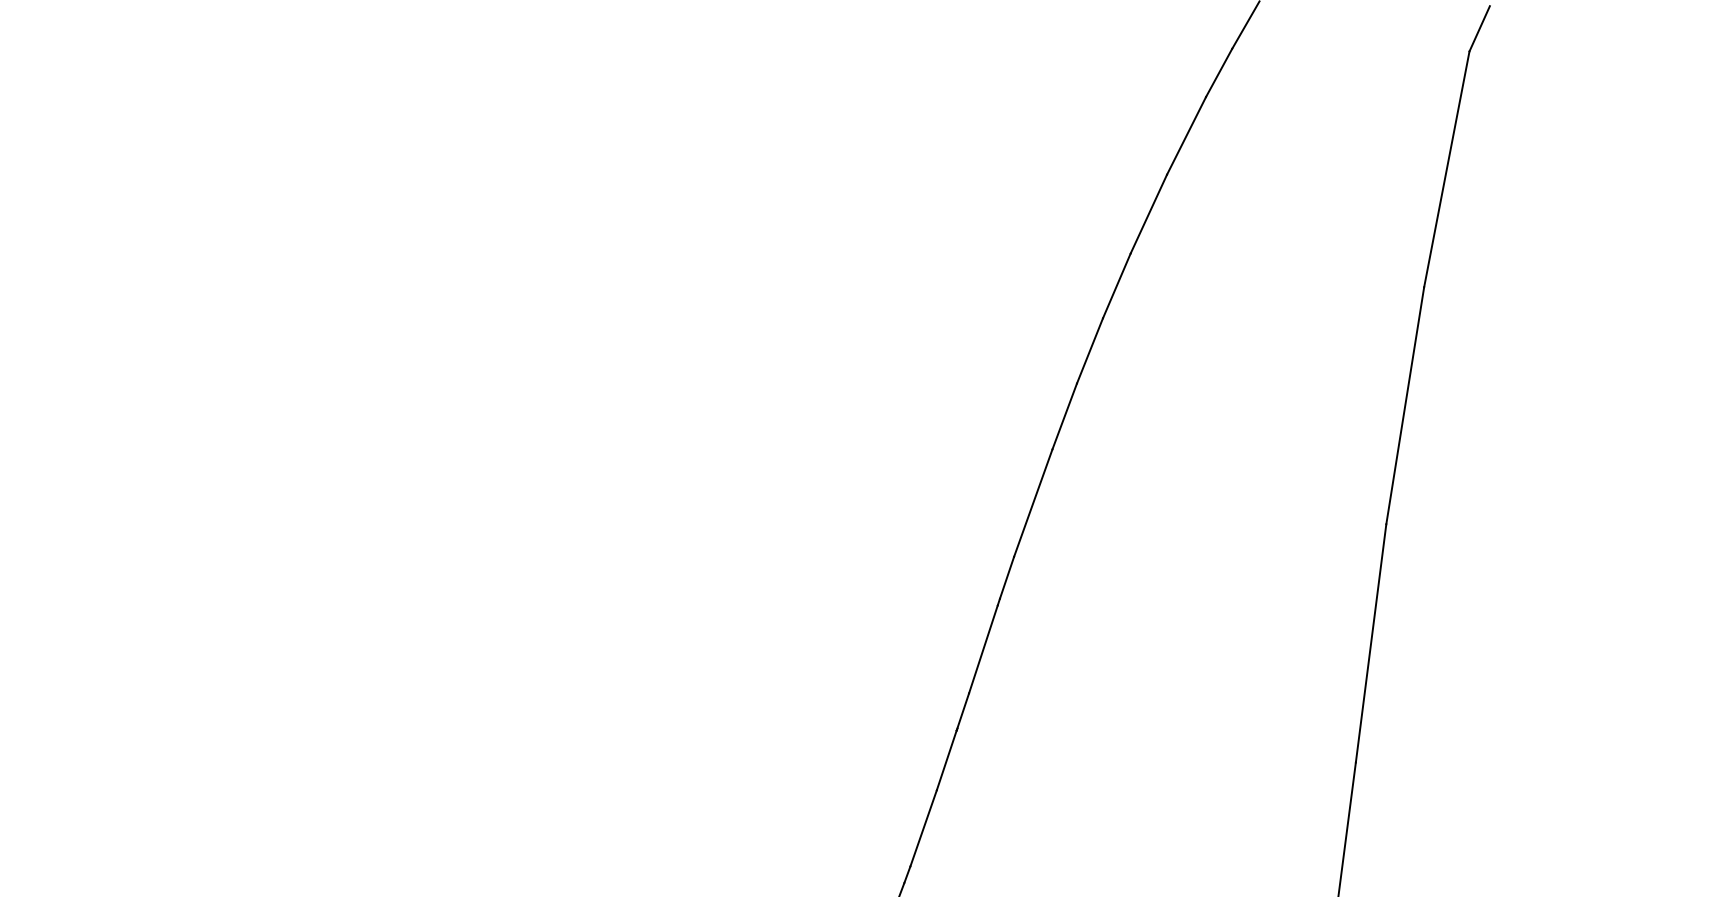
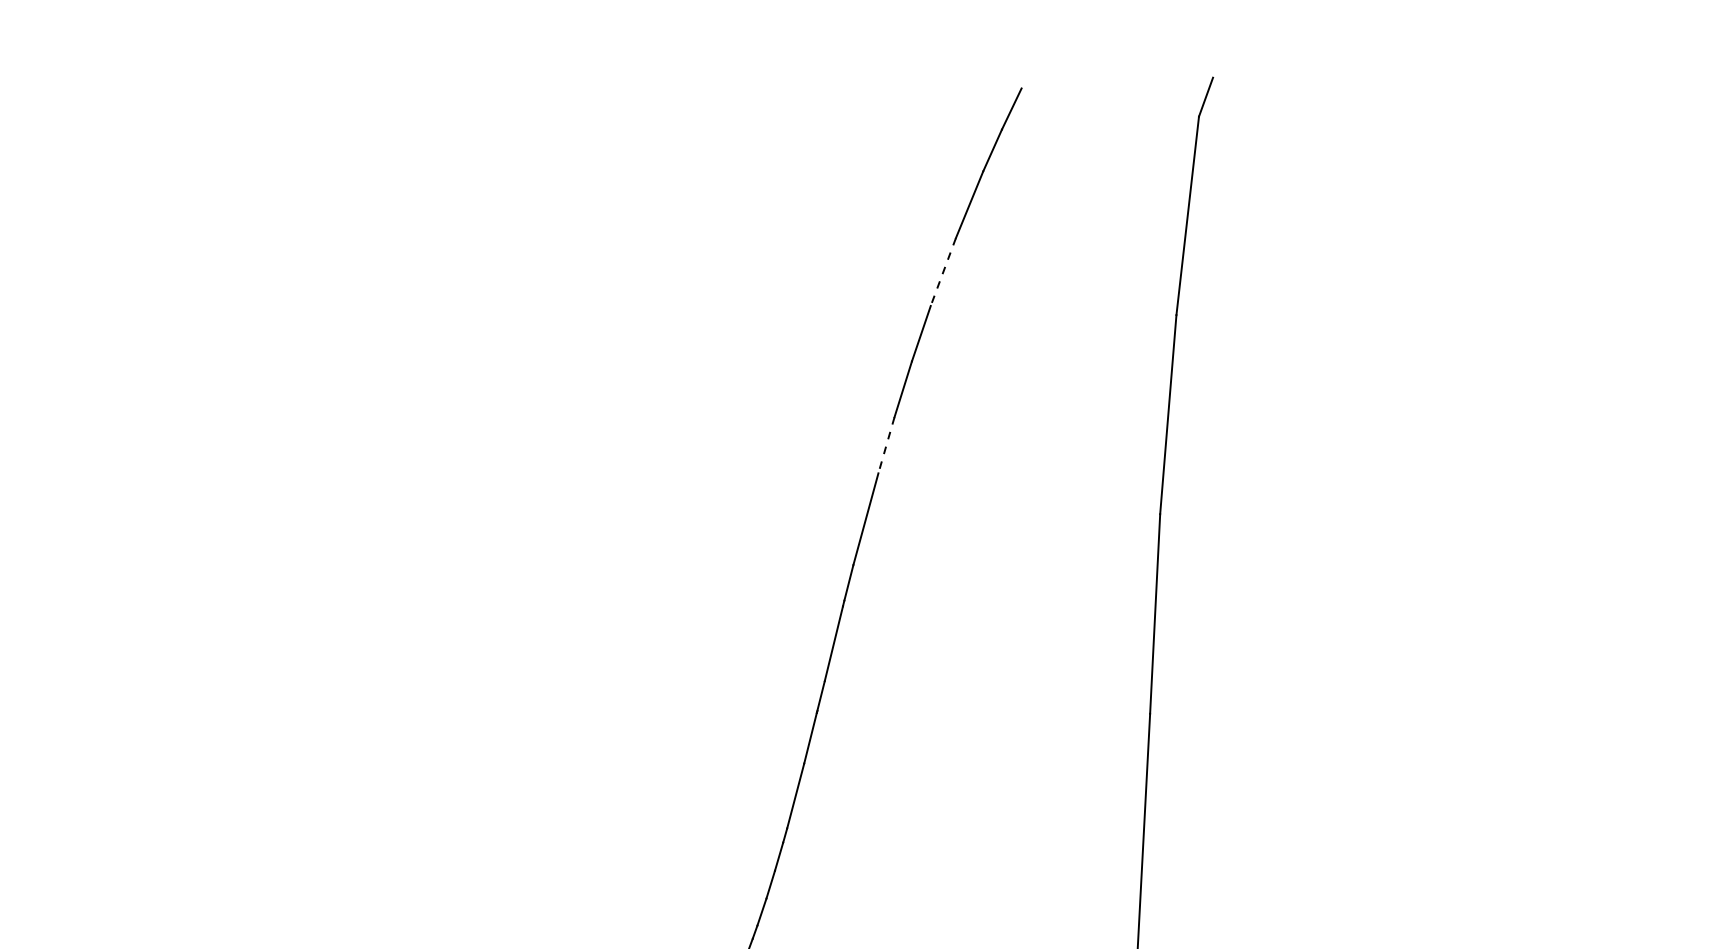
line: (1148, 214) -> (943, 272), solid -> dashed
line: (1064, 416) -> (886, 445), solid -> dashed

